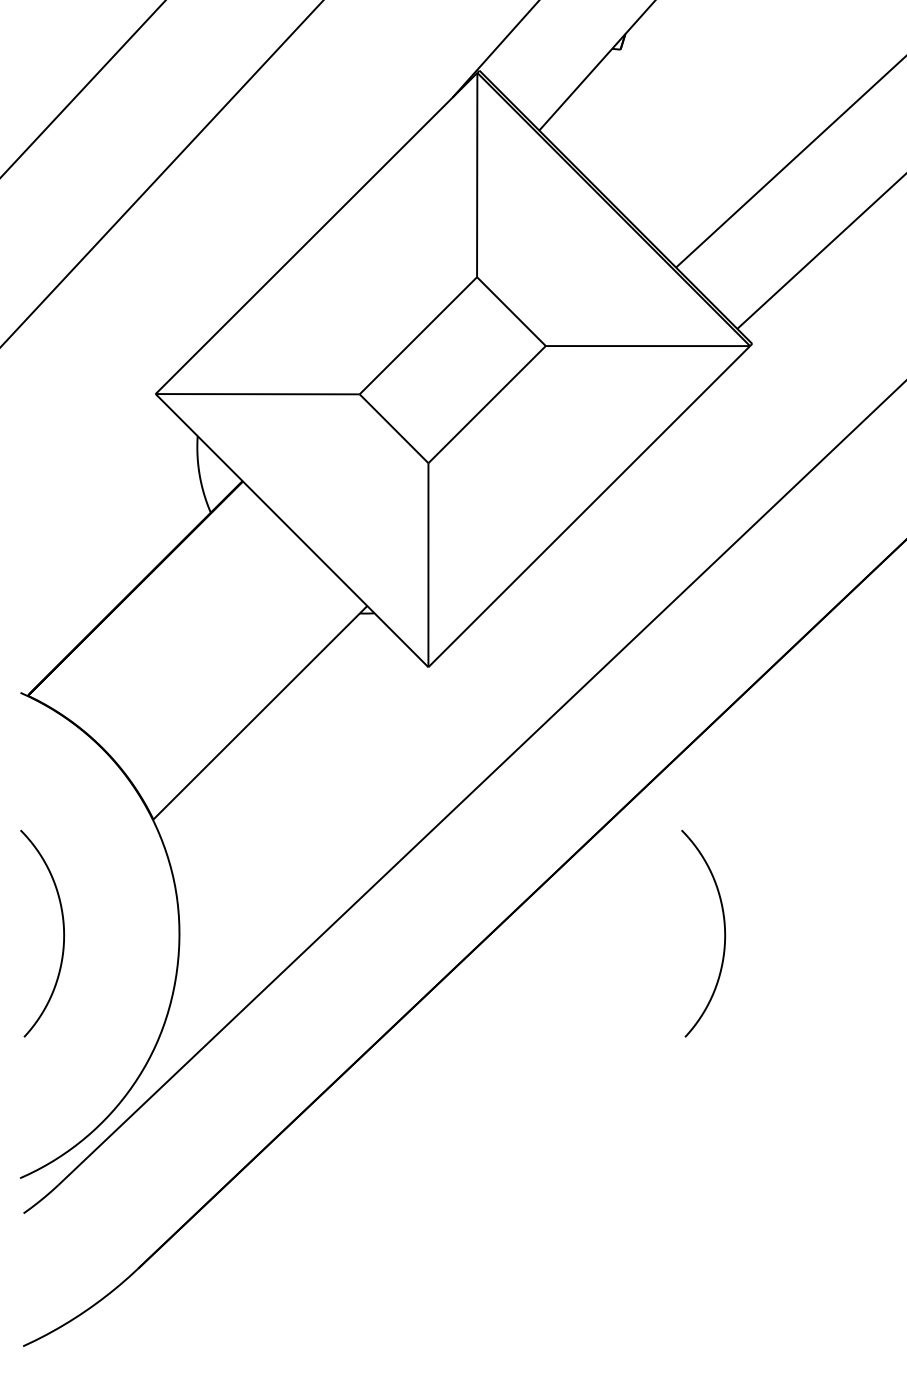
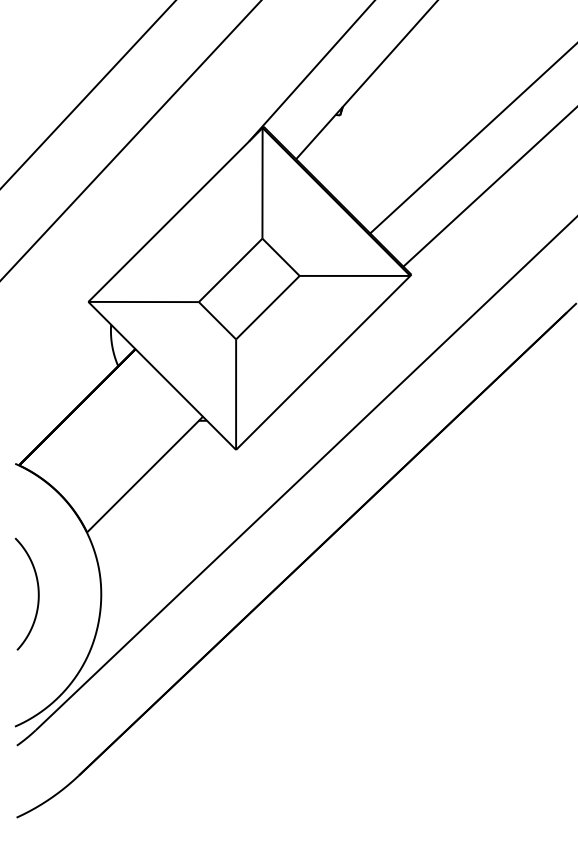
curve: (722, 932) -> (395, 593), removed

